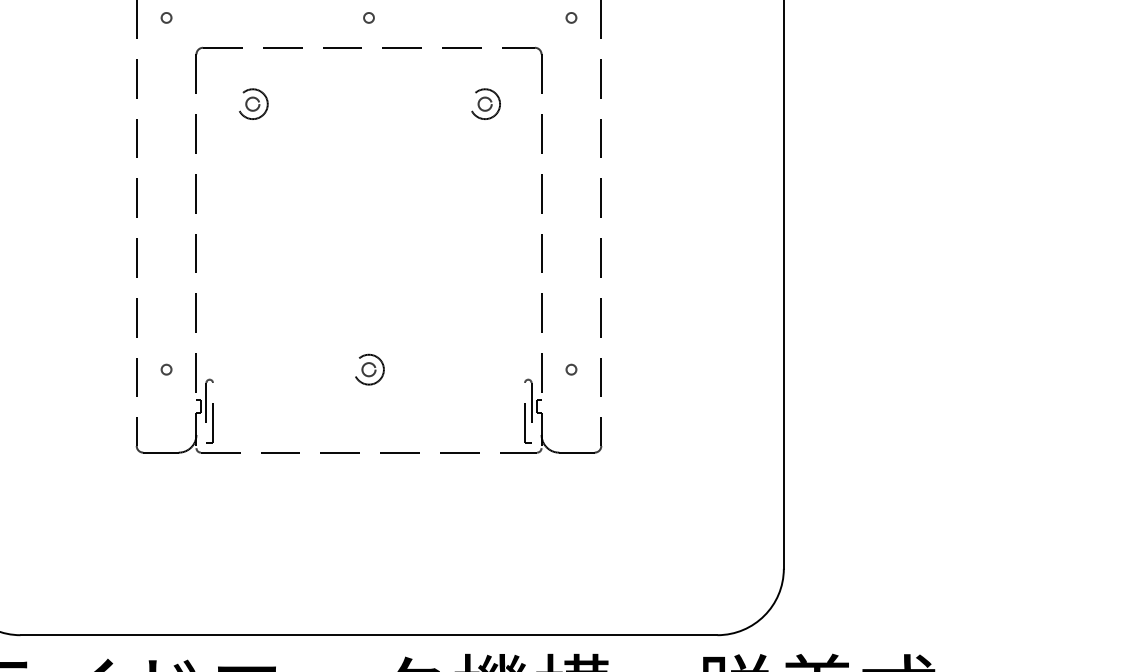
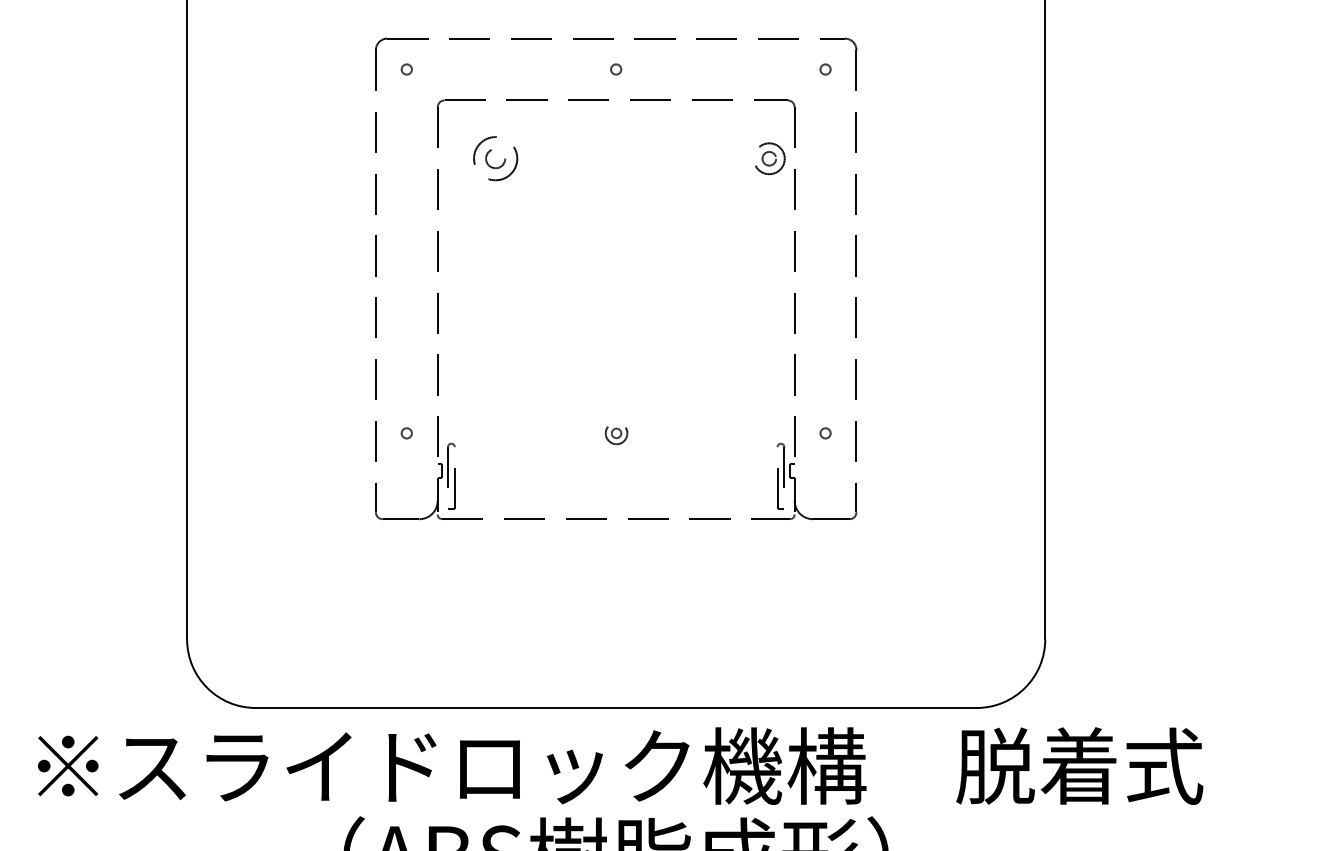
part: (253, 103) -> (496, 158), size x1.4
part: (486, 103) -> (770, 158), moved
part: (370, 369) -> (617, 433), size x0.7

